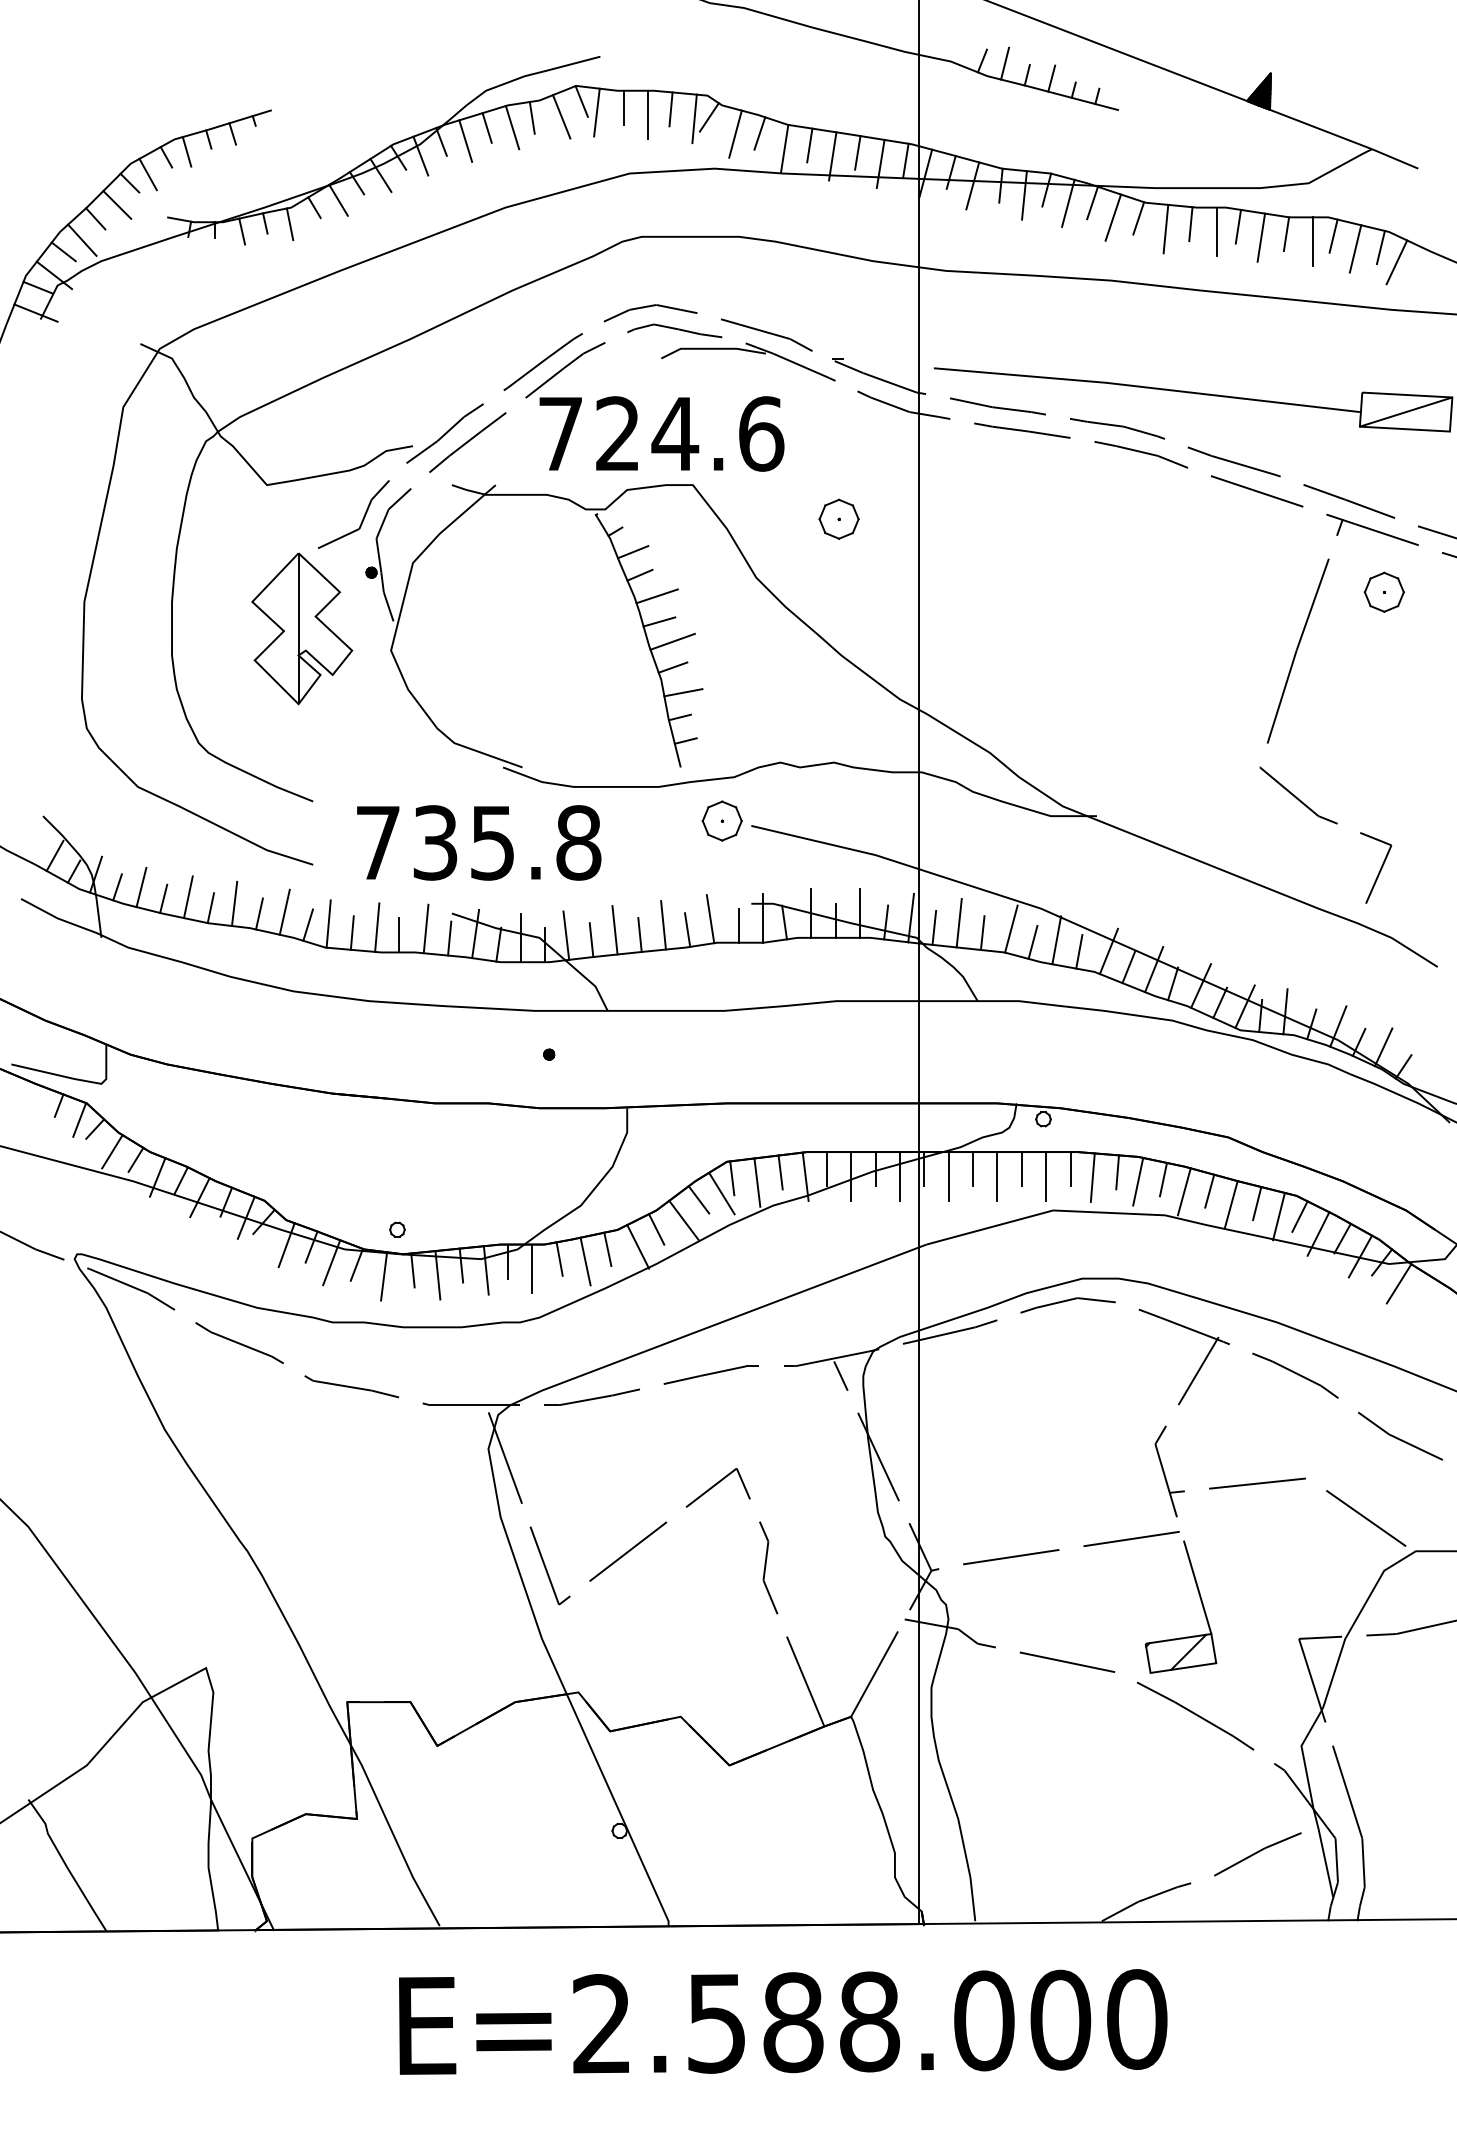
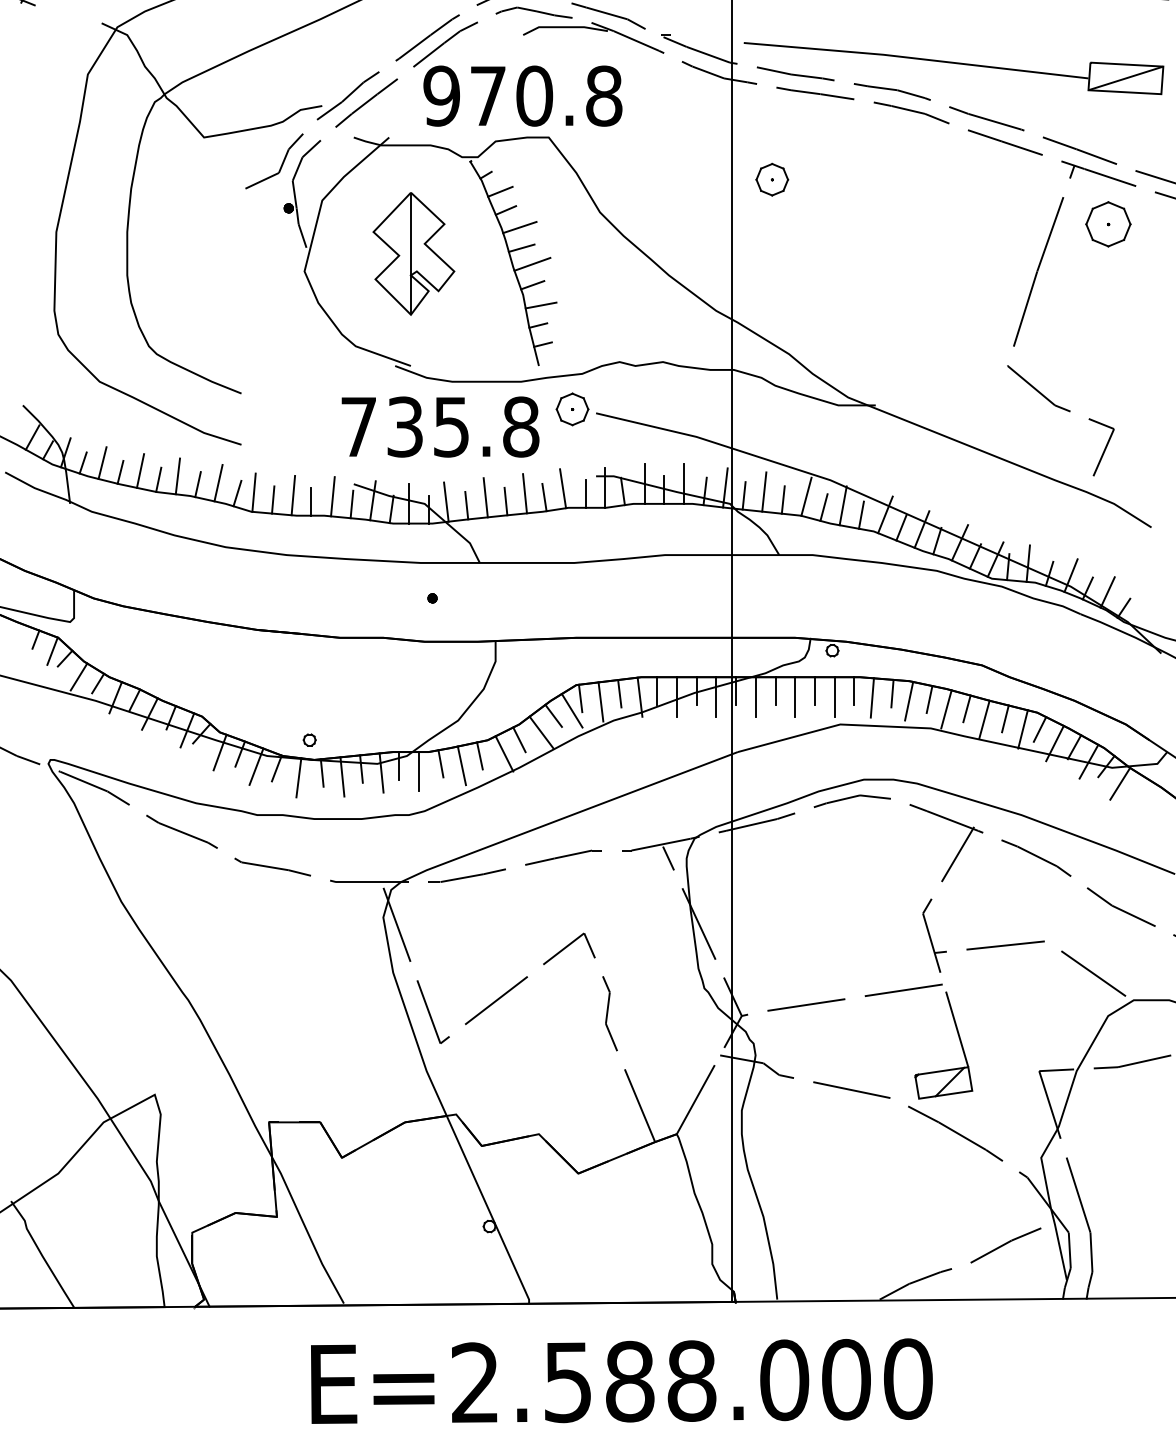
text: (661, 433) -> (523, 95), 724.6 -> 970.8
part: (838, 518) -> (771, 179), moved
part: (1383, 591) -> (1107, 223), size x1.4
part: (302, 628) -> (414, 253), moved
text: (479, 842) -> (440, 426), moved

